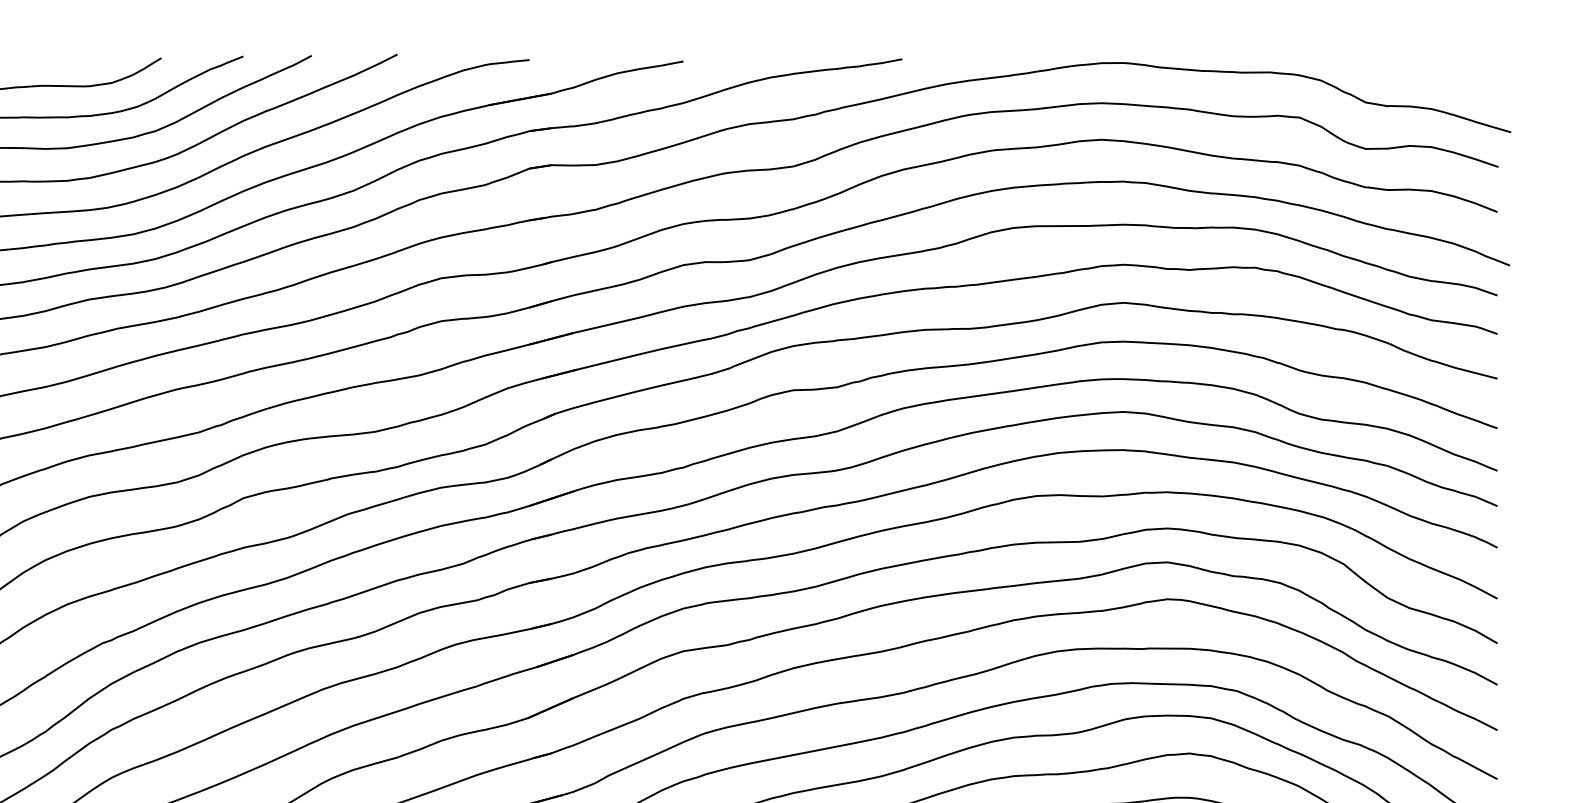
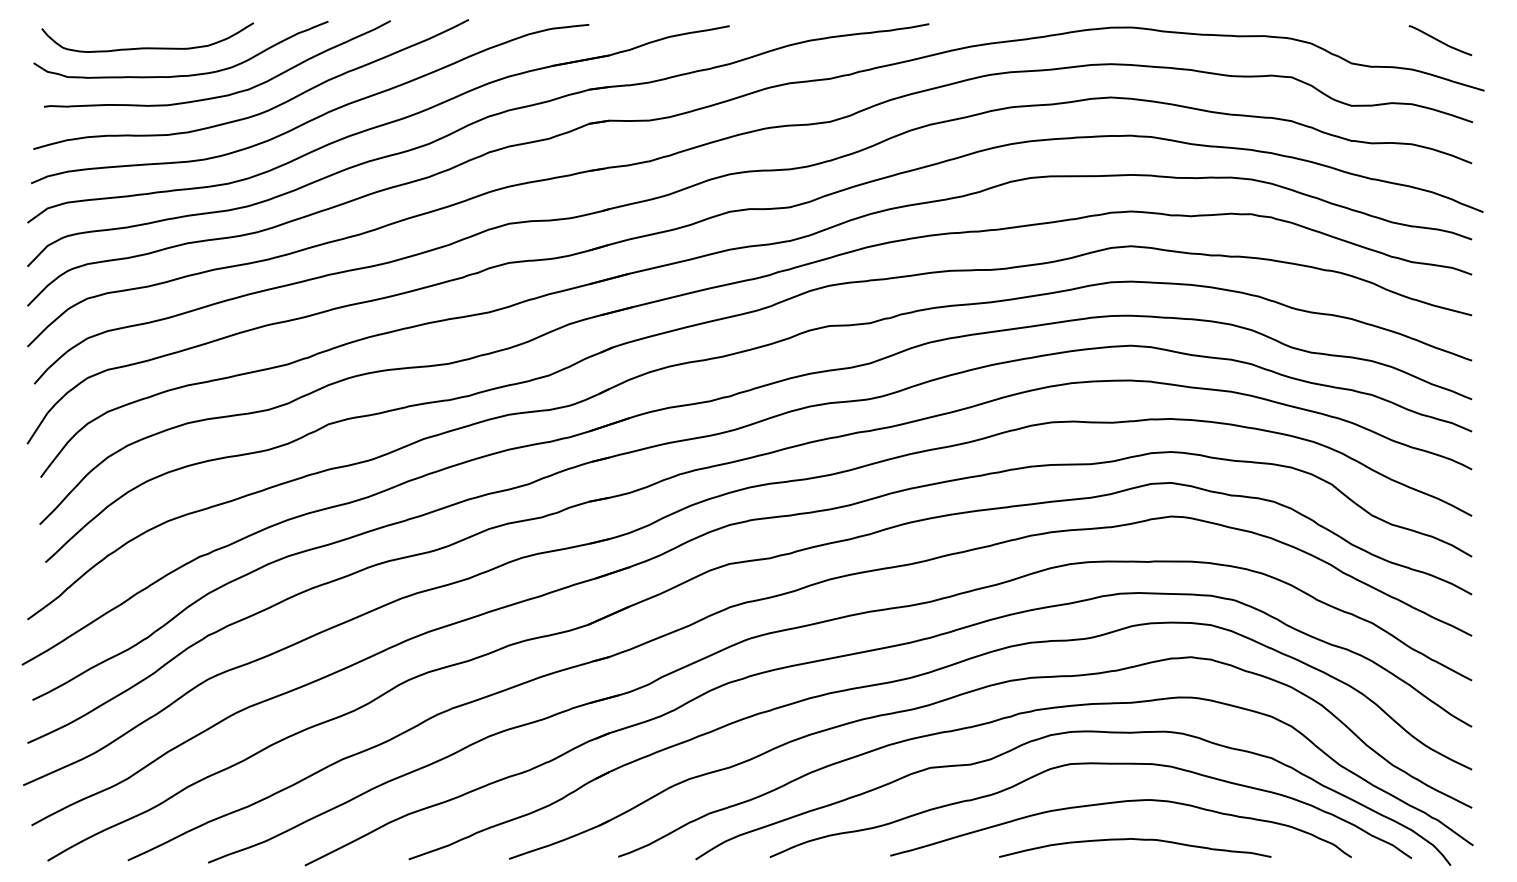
curve: (1462, 77) -> (1440, 40), added

